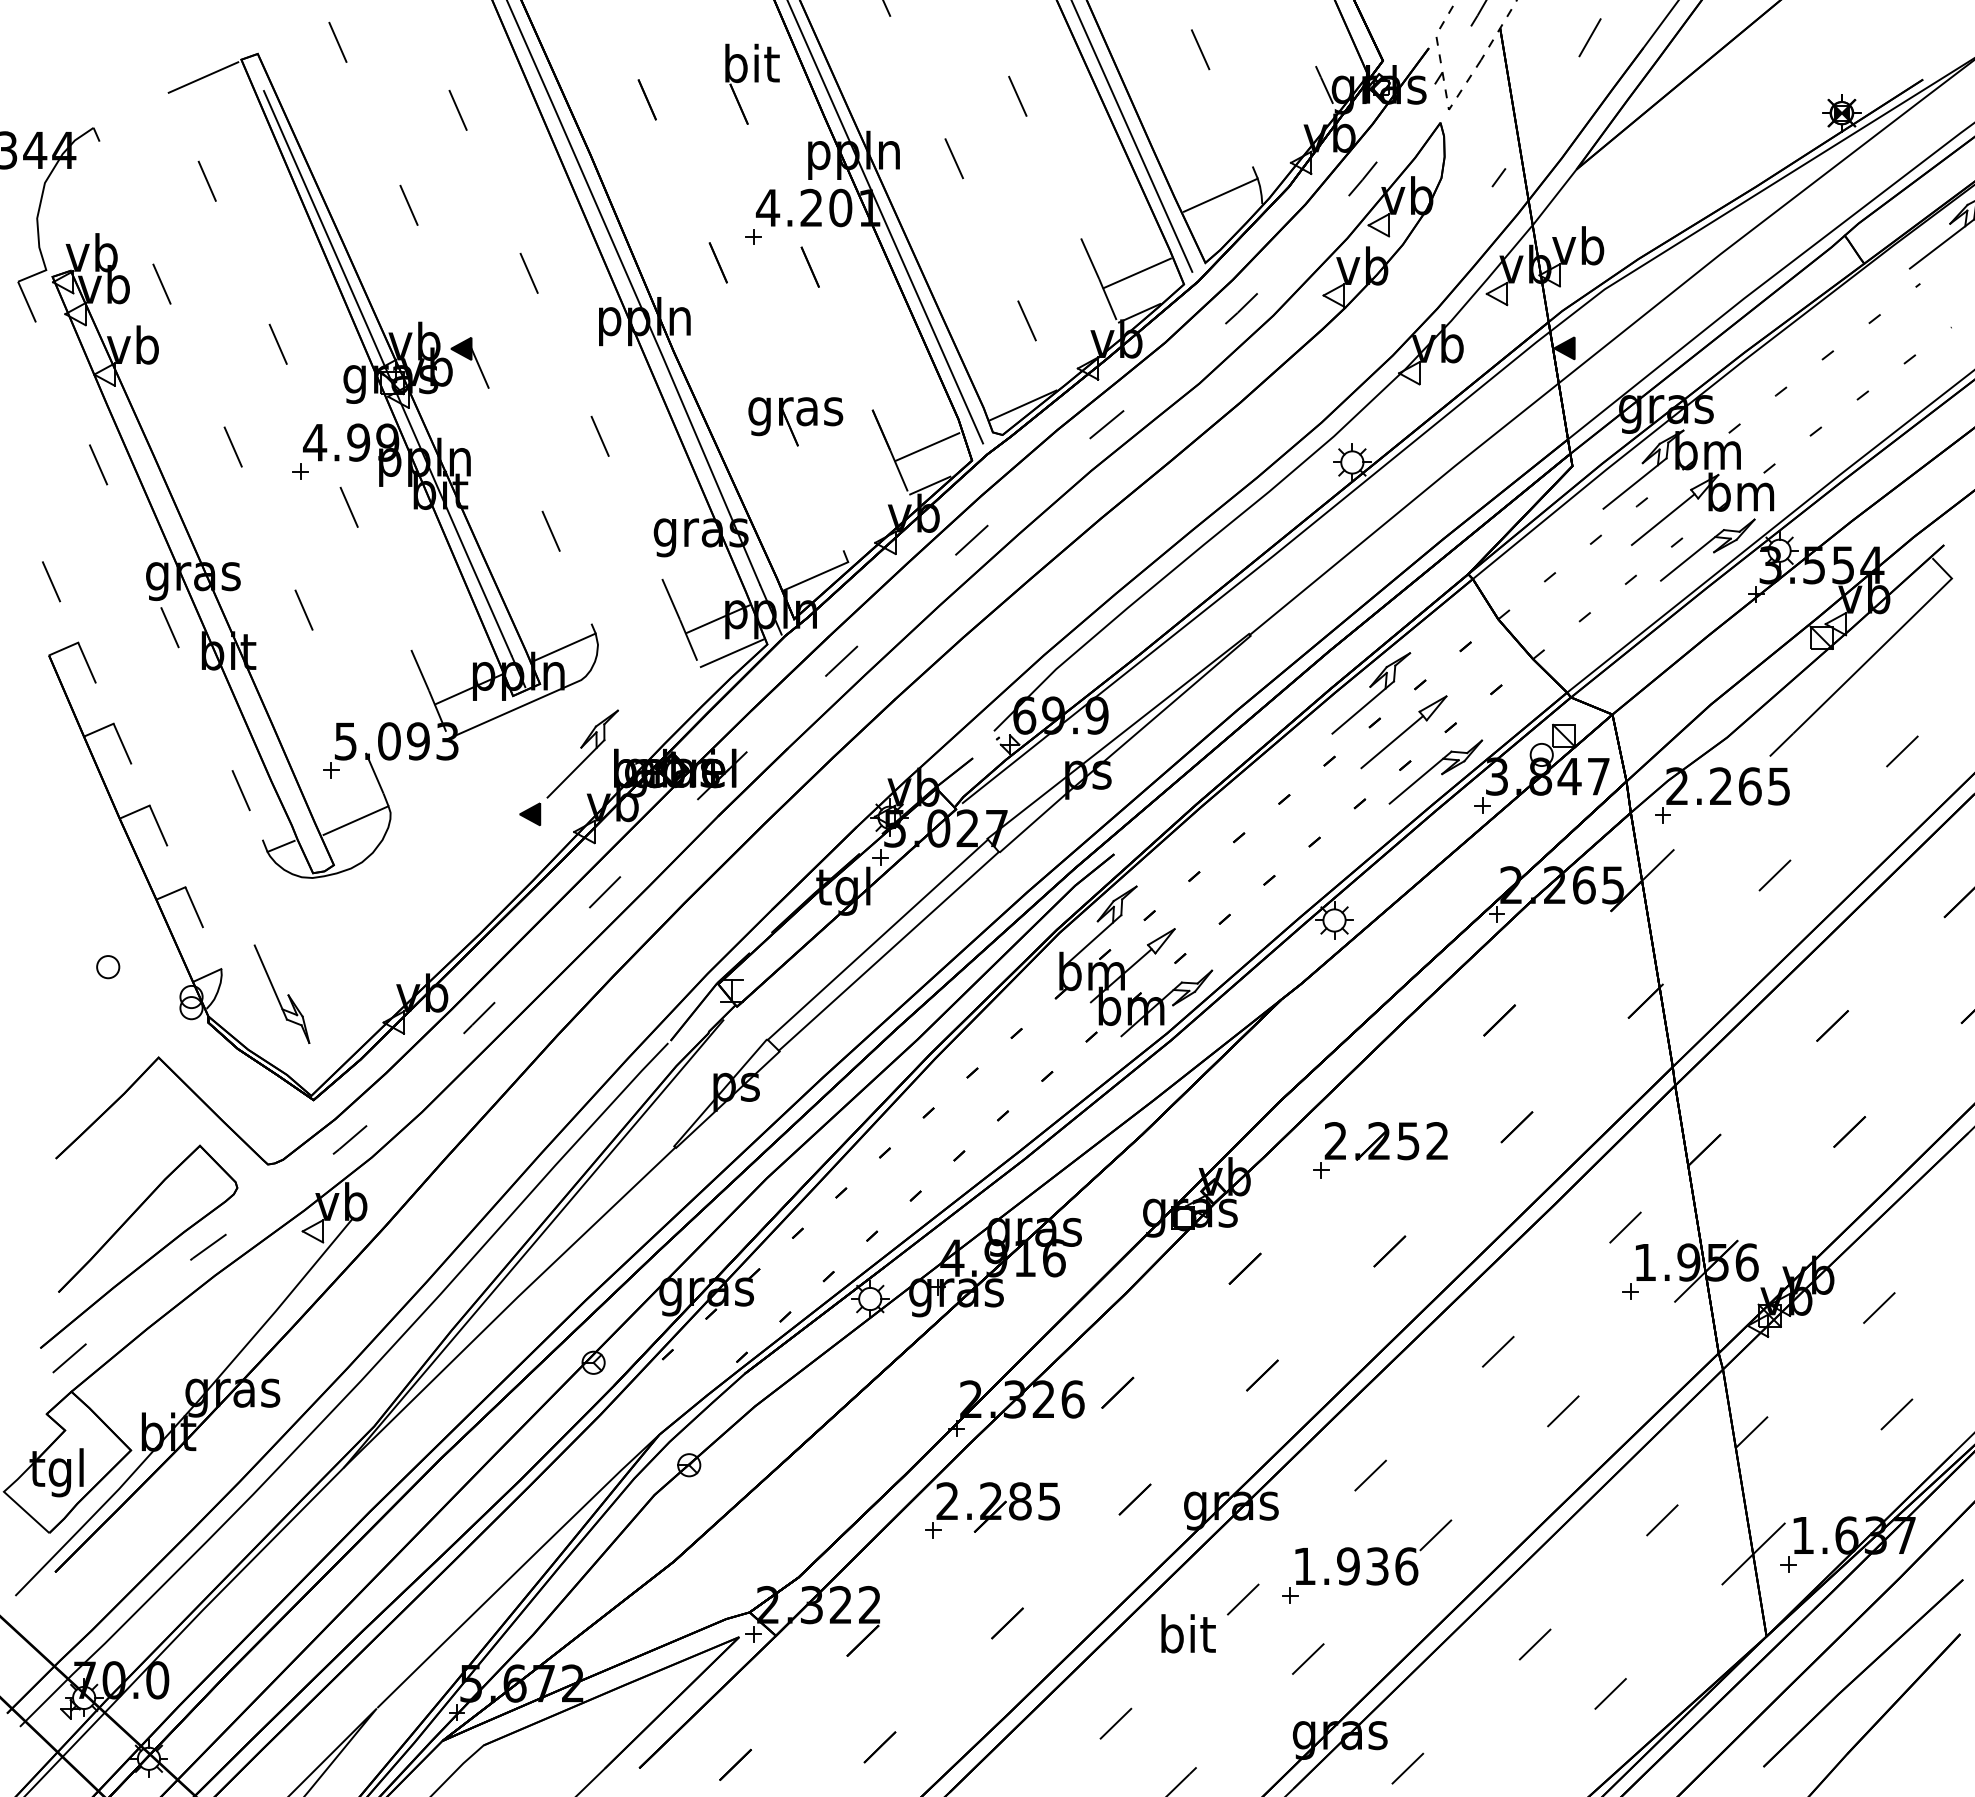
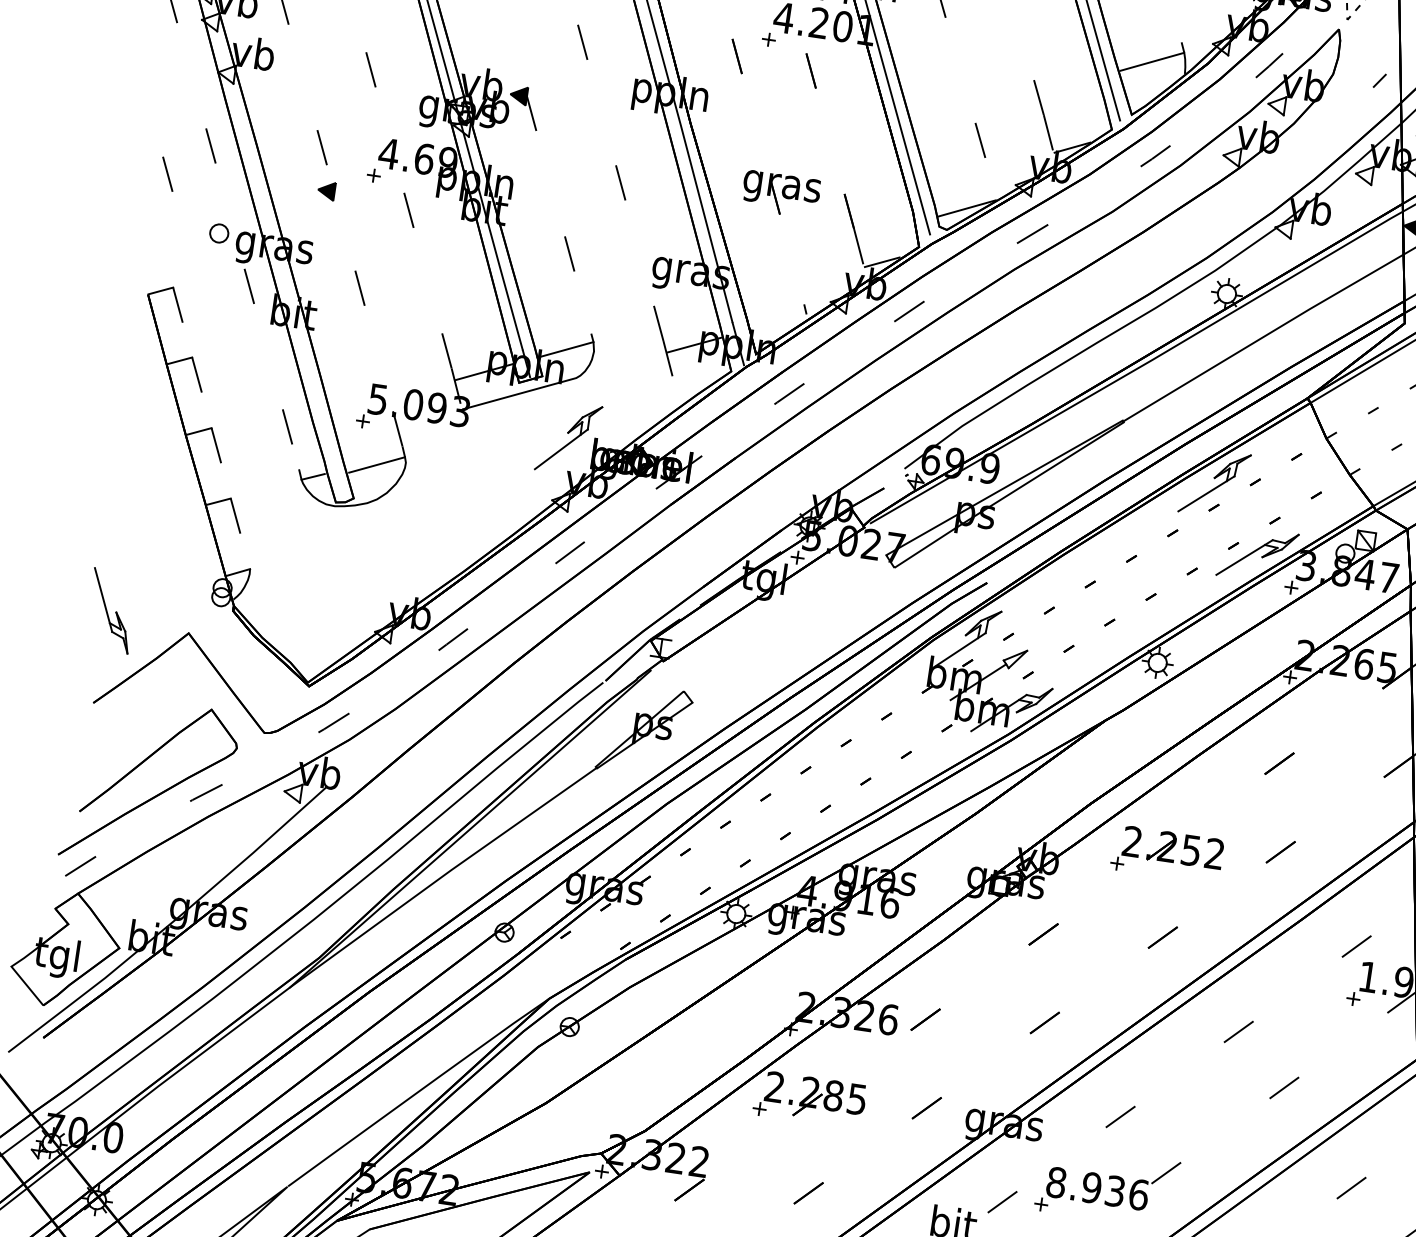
line: (1136, 273) -> (1074, 115), removed
text: (358, 442) -> (424, 158), 4.99 -> 4.69
line: (927, 447) -> (884, 231), removed
line: (815, 576) -> (778, 322), removed
line: (51, 581) -> (167, 174), moved
line: (731, 653) -> (701, 374), removed
part: (1403, 732) -> (1236, 518), removed
part: (530, 814) -> (326, 190), moved
line: (877, 939) -> (785, 623), removed
line: (888, 951) -> (792, 634), removed
part: (108, 967) -> (219, 233), moved
part: (281, 993) -> (110, 610), moved
text: (1304, 1566) -> (1056, 1182), 1.936 -> 8.936

